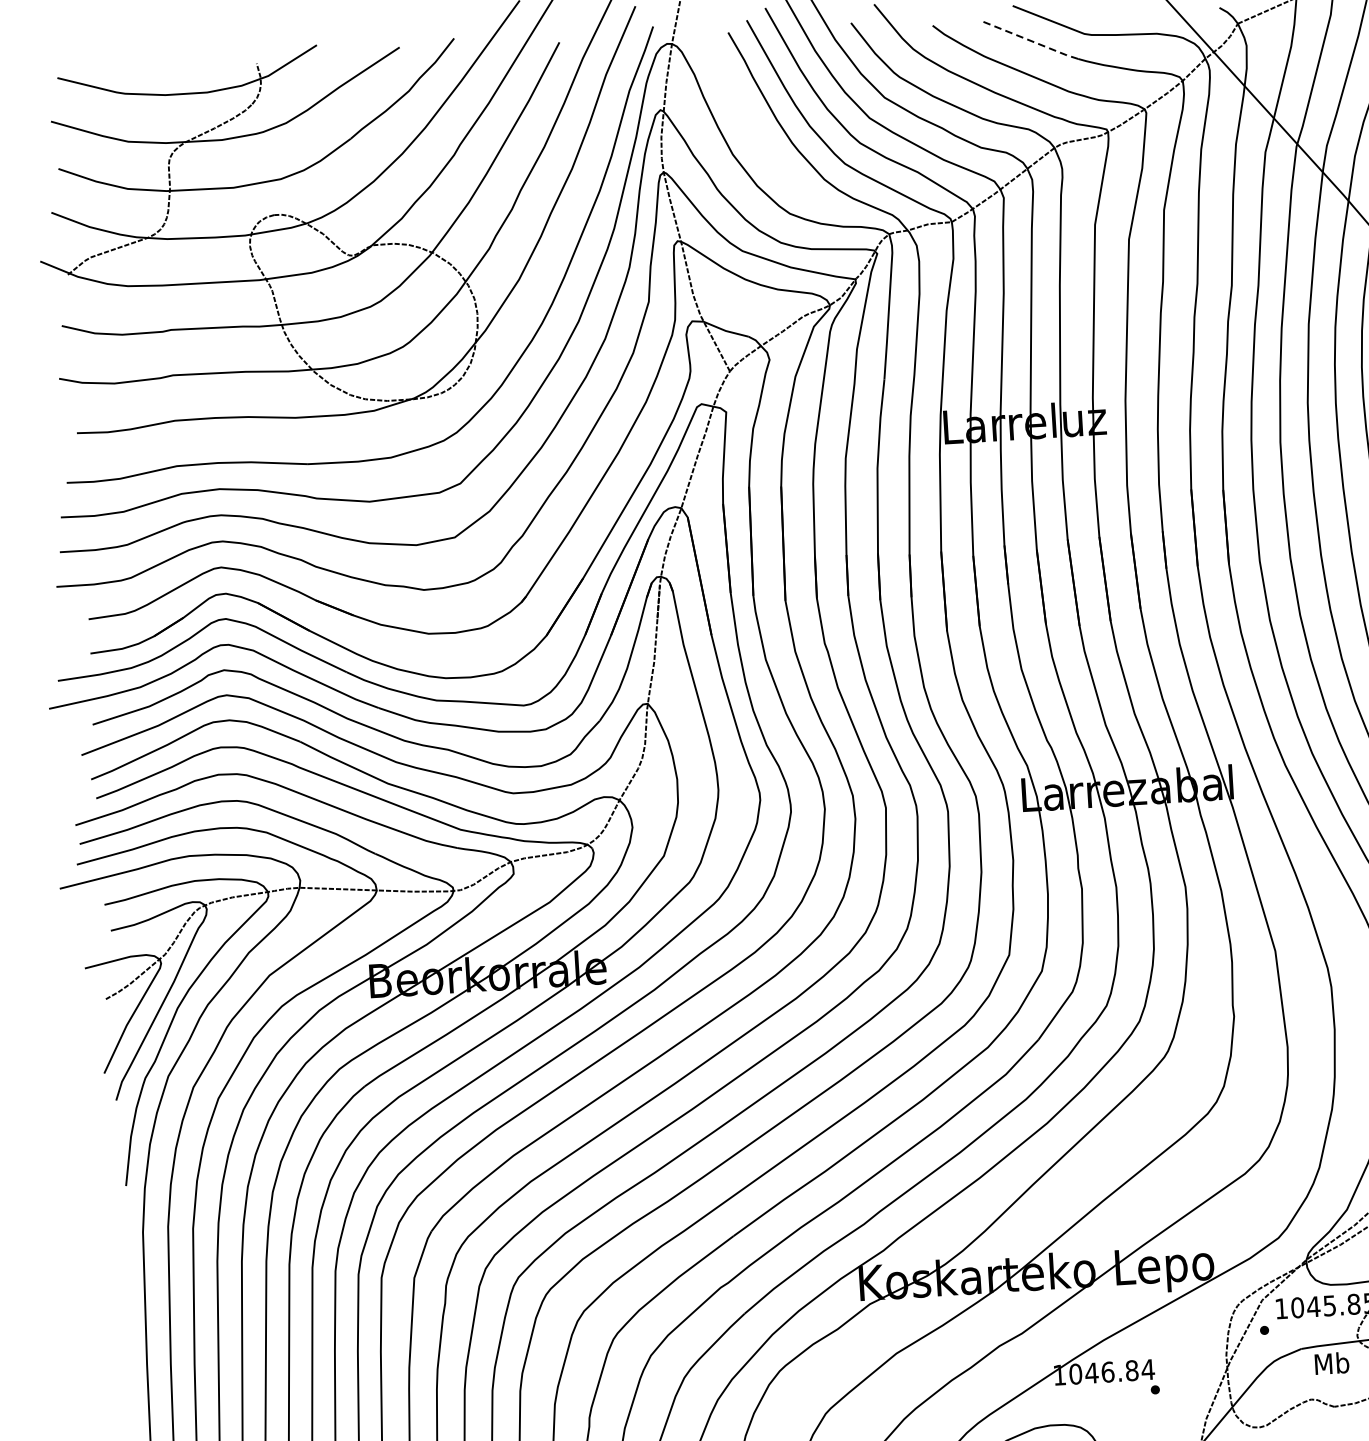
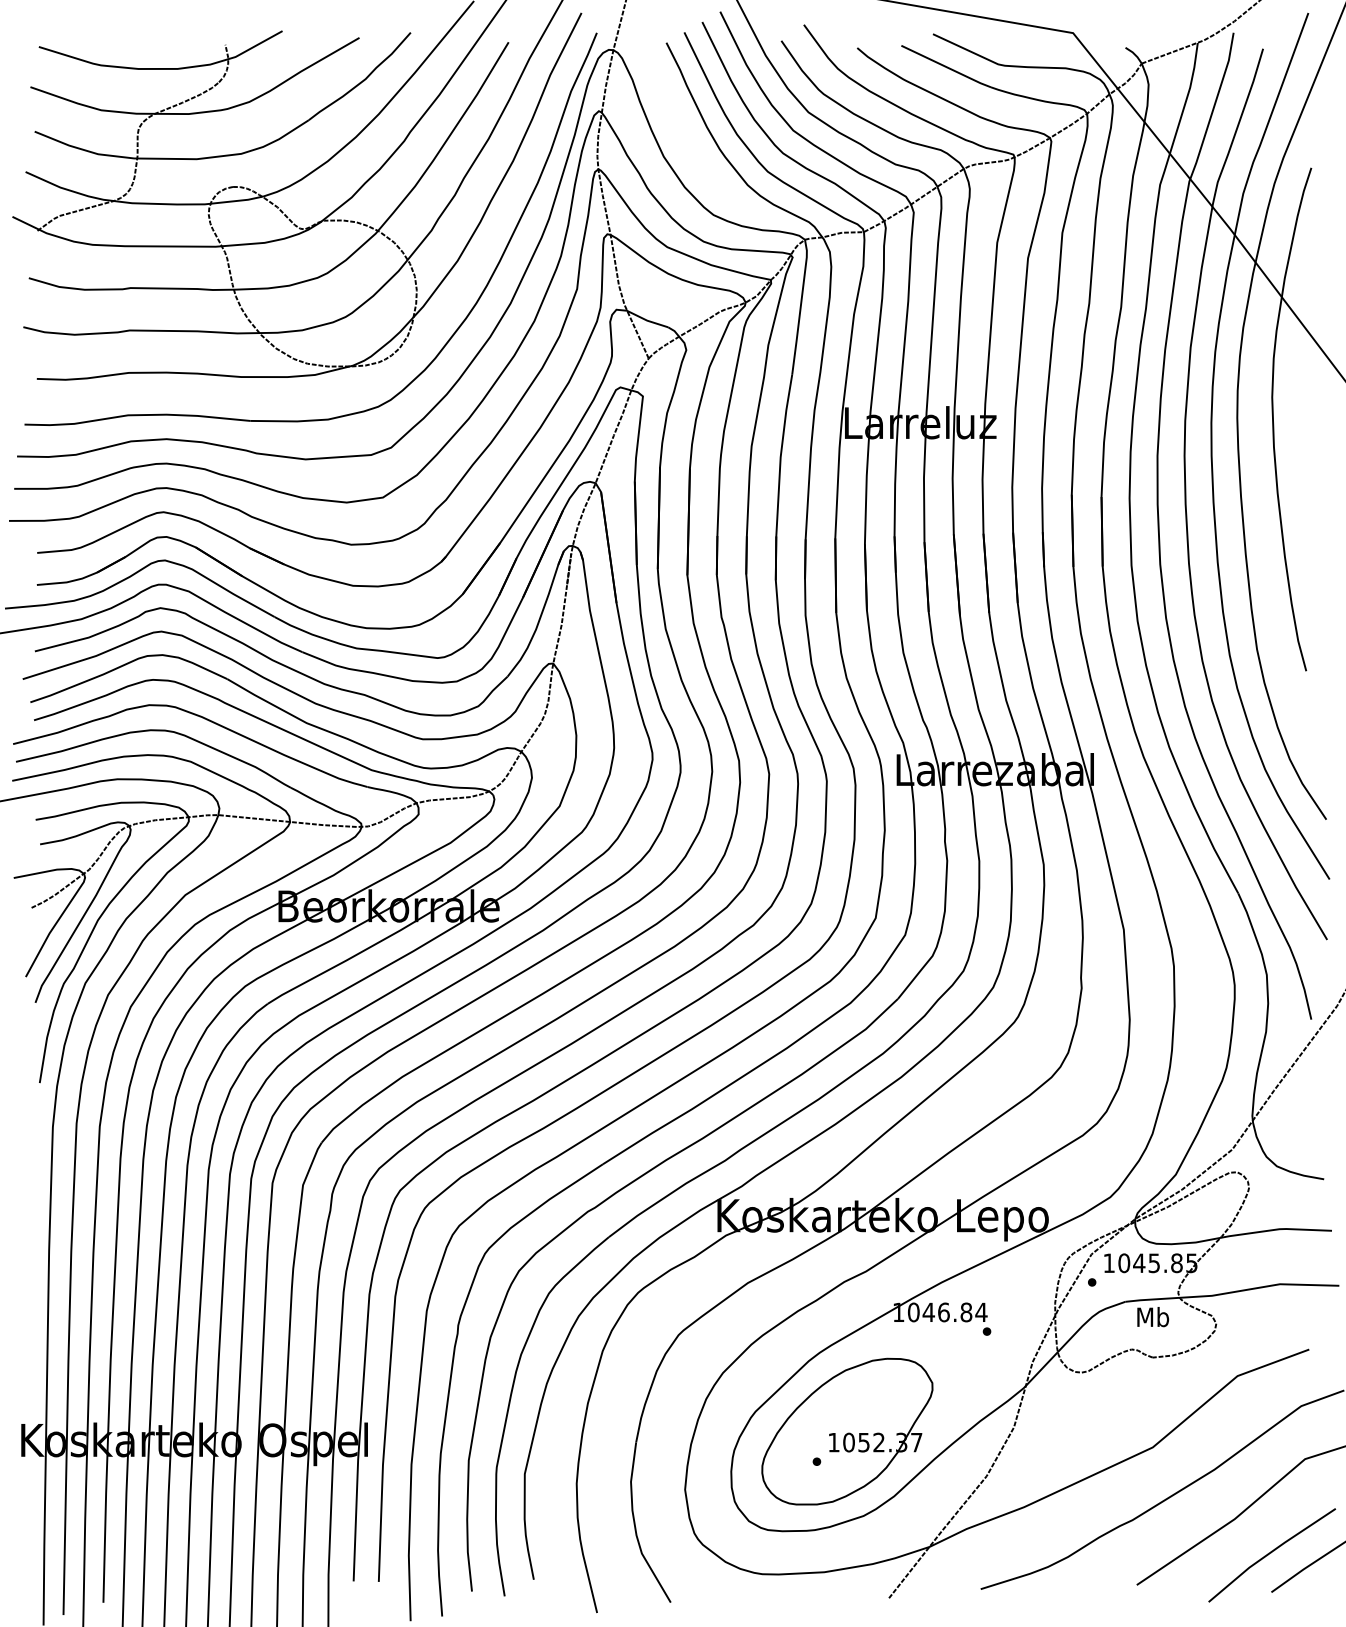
line: (1029, 40) -> (946, 67), dashed -> solid

